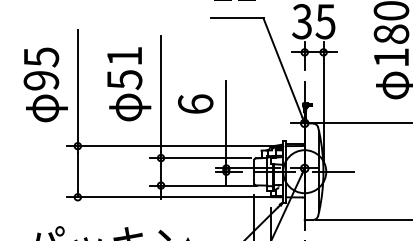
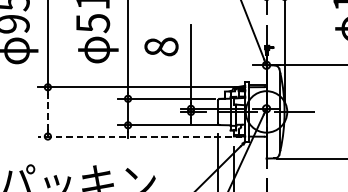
text: (195, 103) -> (161, 46), 6 -> 8
line: (77, 171) -> (47, 111), solid -> dashed
line: (172, 197) -> (139, 136), solid -> dashed

